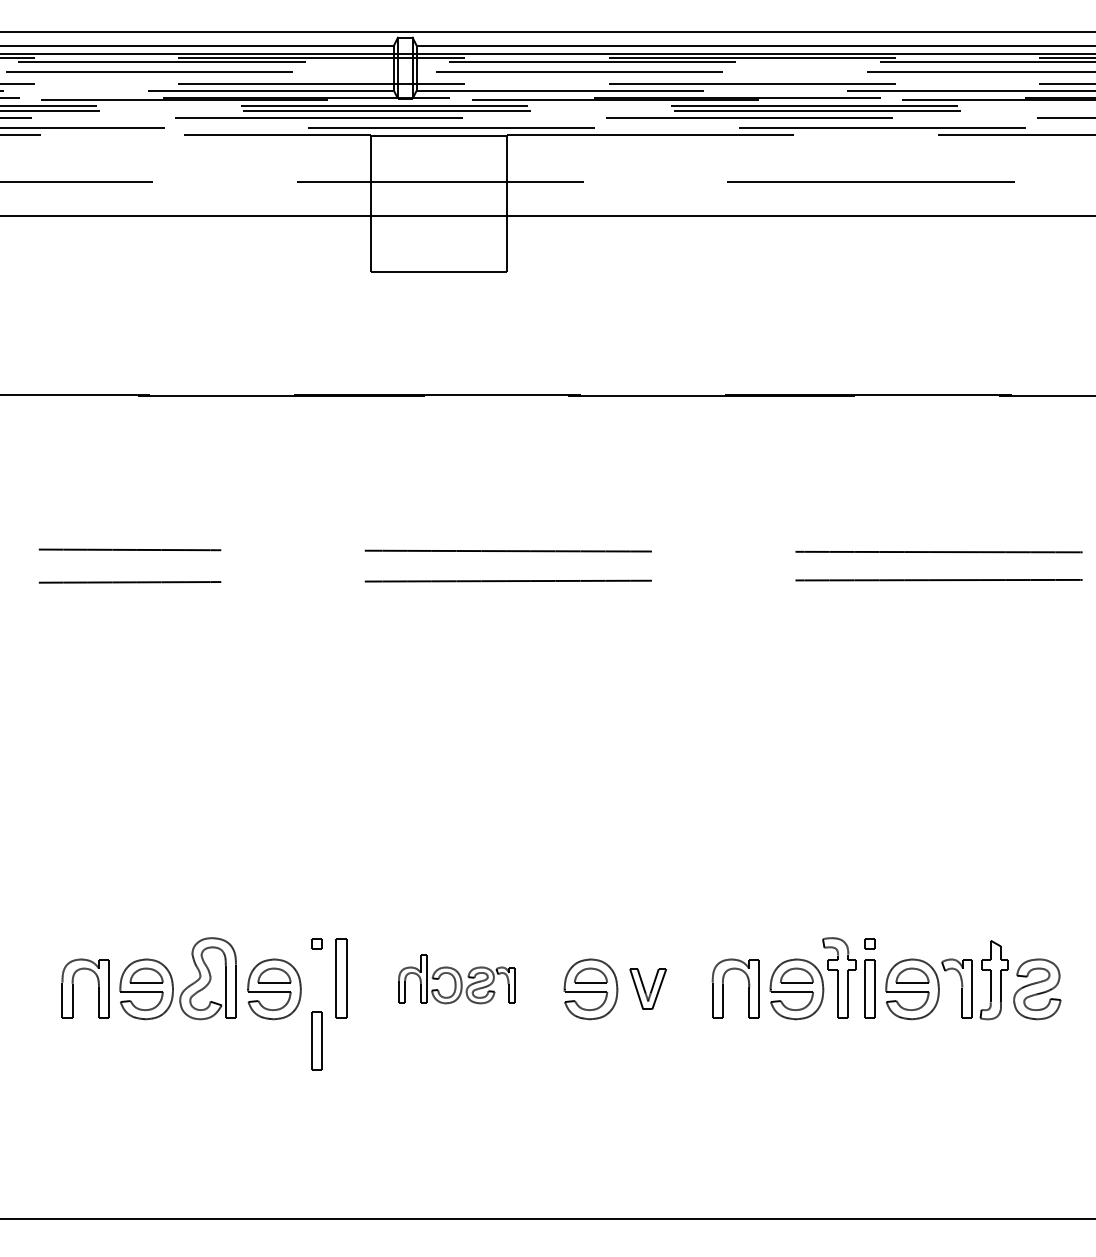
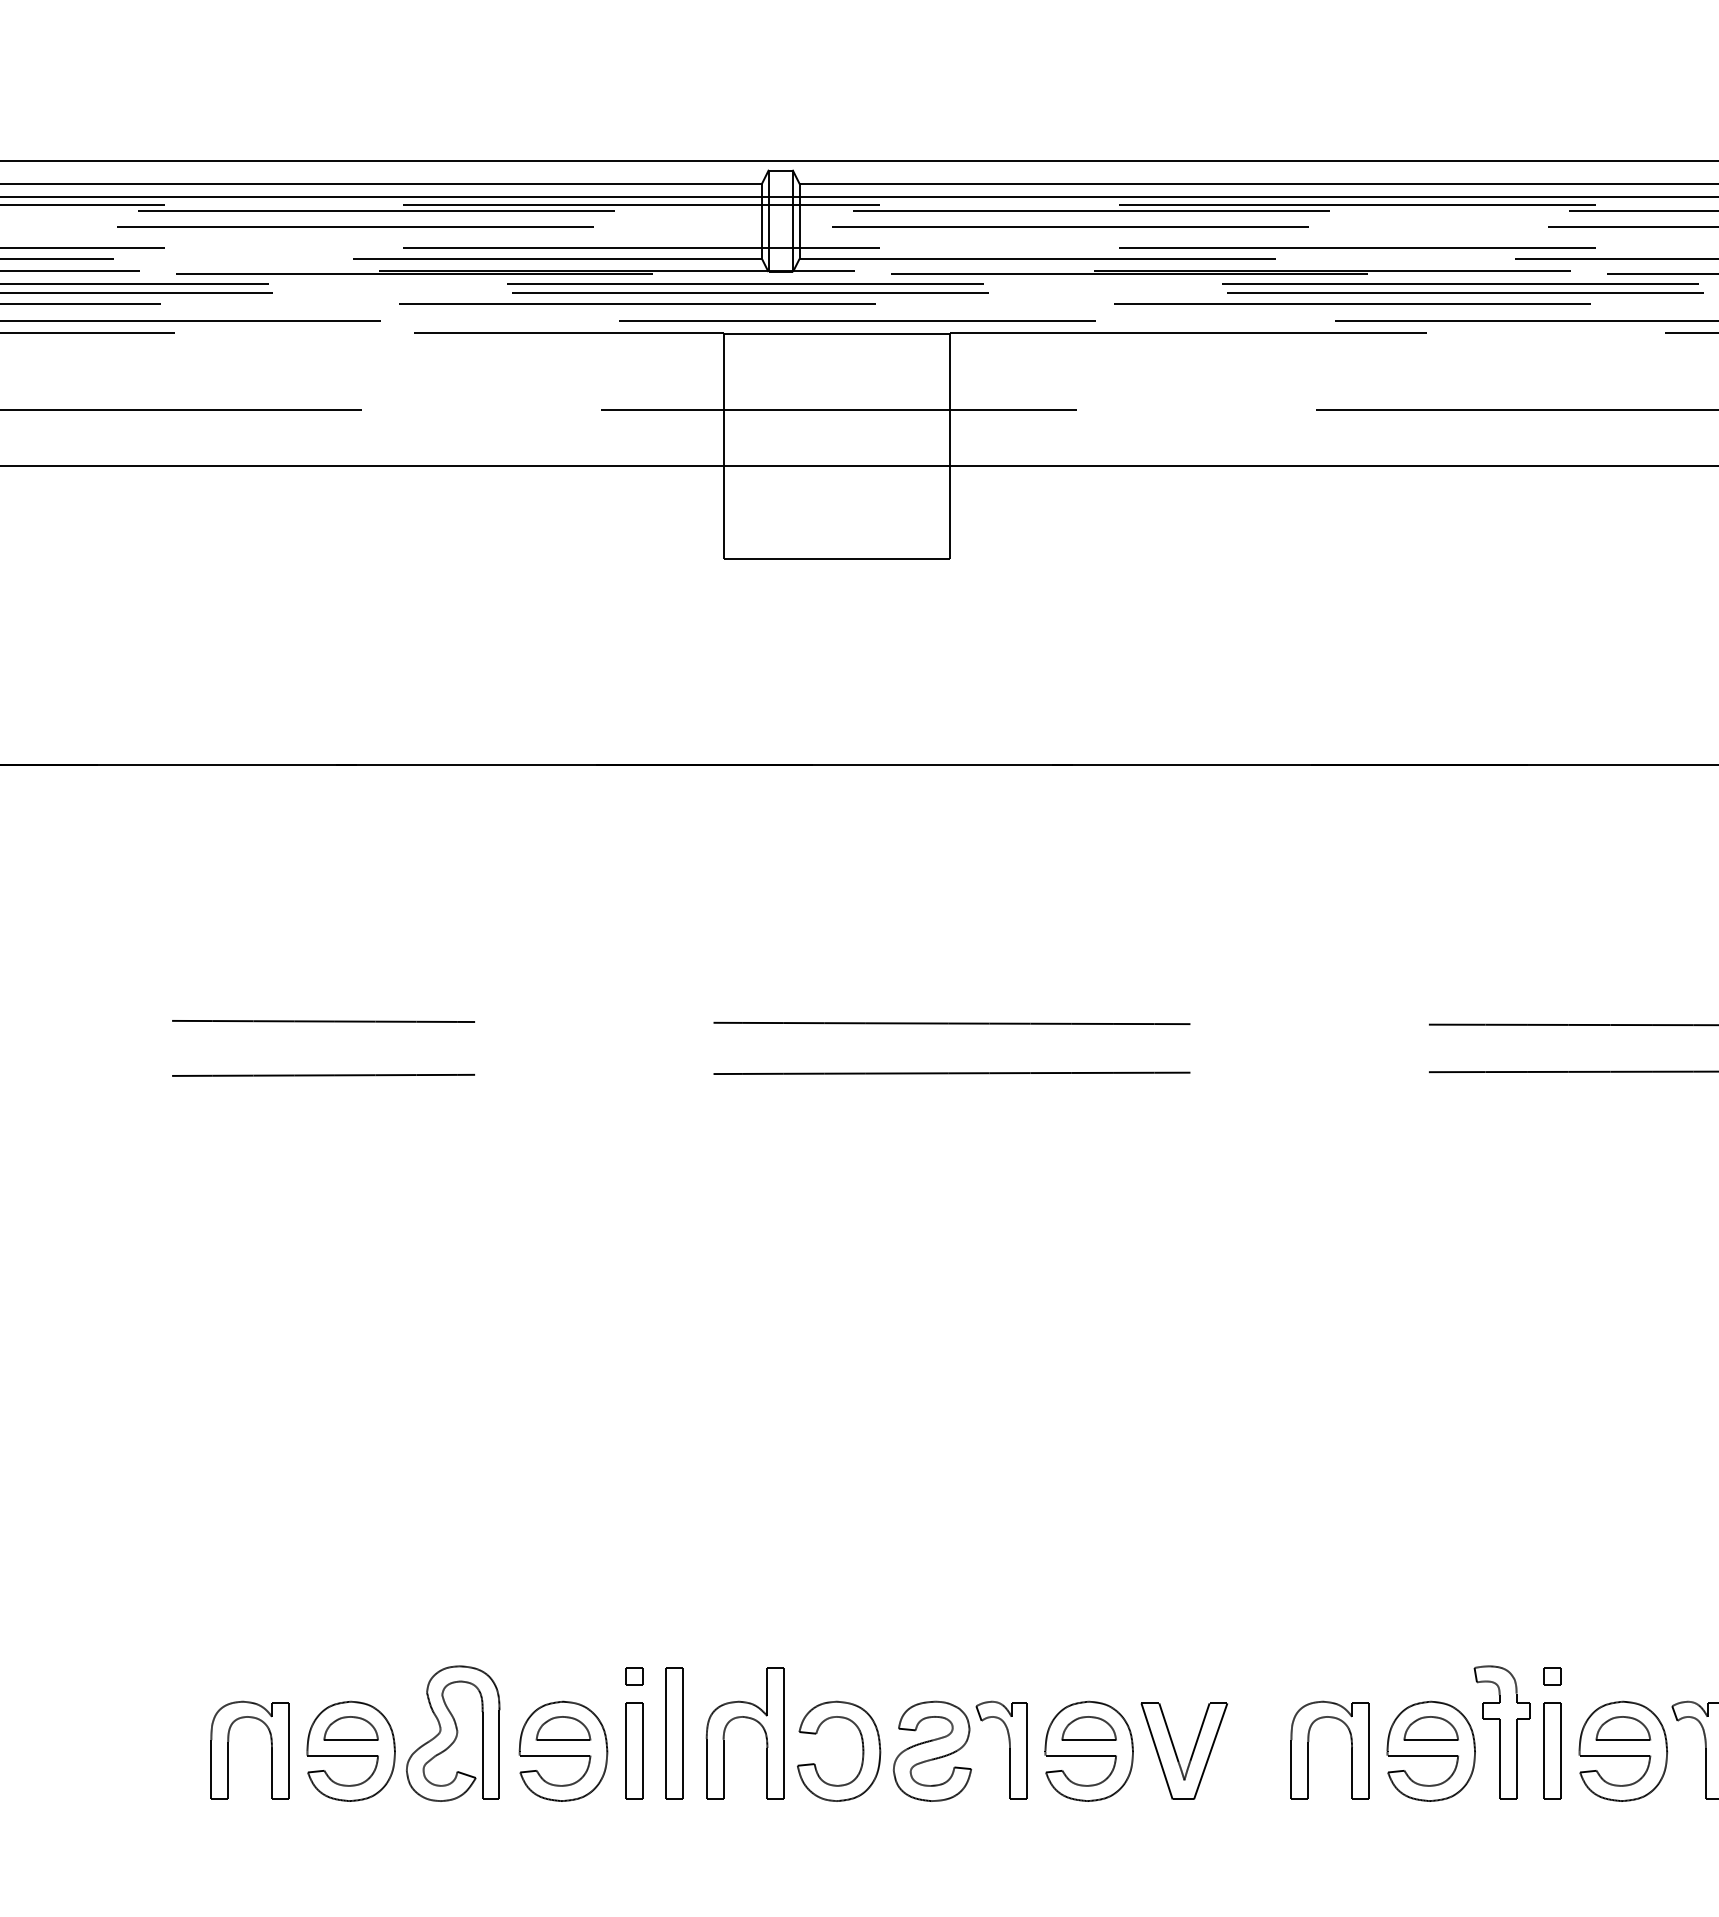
part: (456, 979) -> (865, 1735), size x1.67
part: (647, 988) -> (1183, 1749), size x1.43
part: (316, 1040) -> (633, 1749), moved

